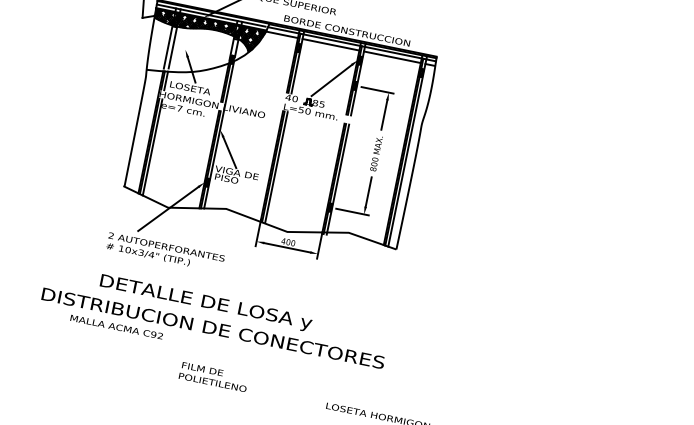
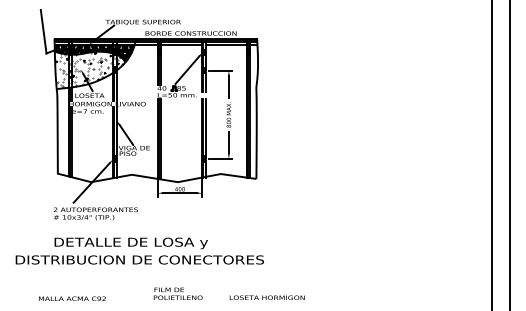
hatch: (197, 52) -> (89, 69), added
text: (116, 326) -> (72, 298), moved
text: (212, 376) -> (177, 293), moved

